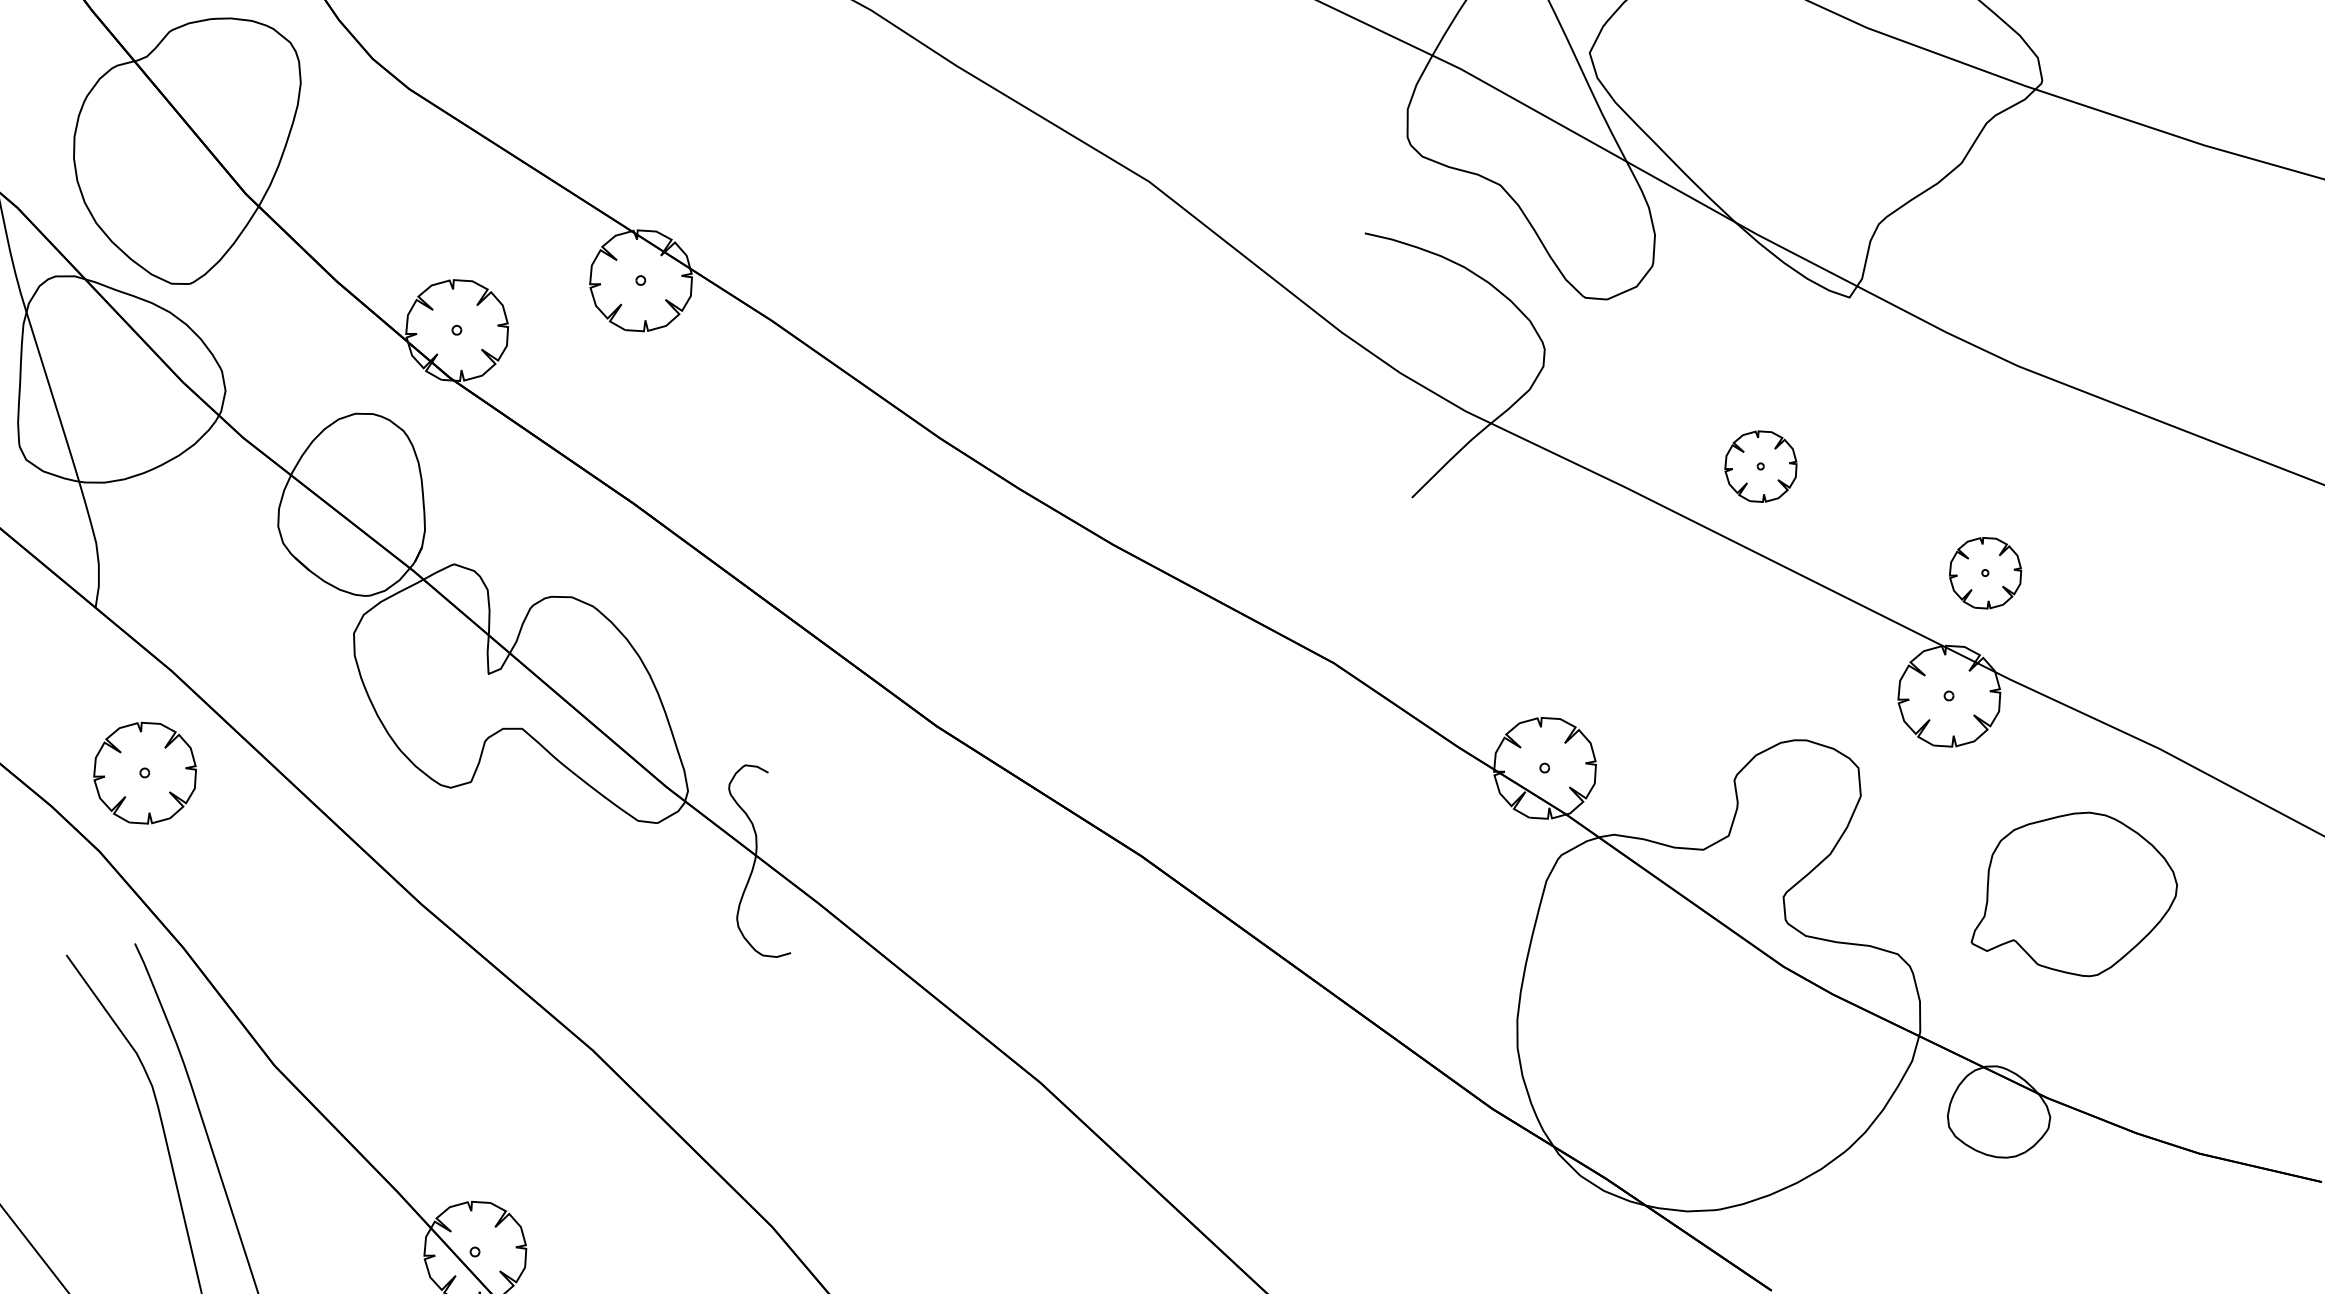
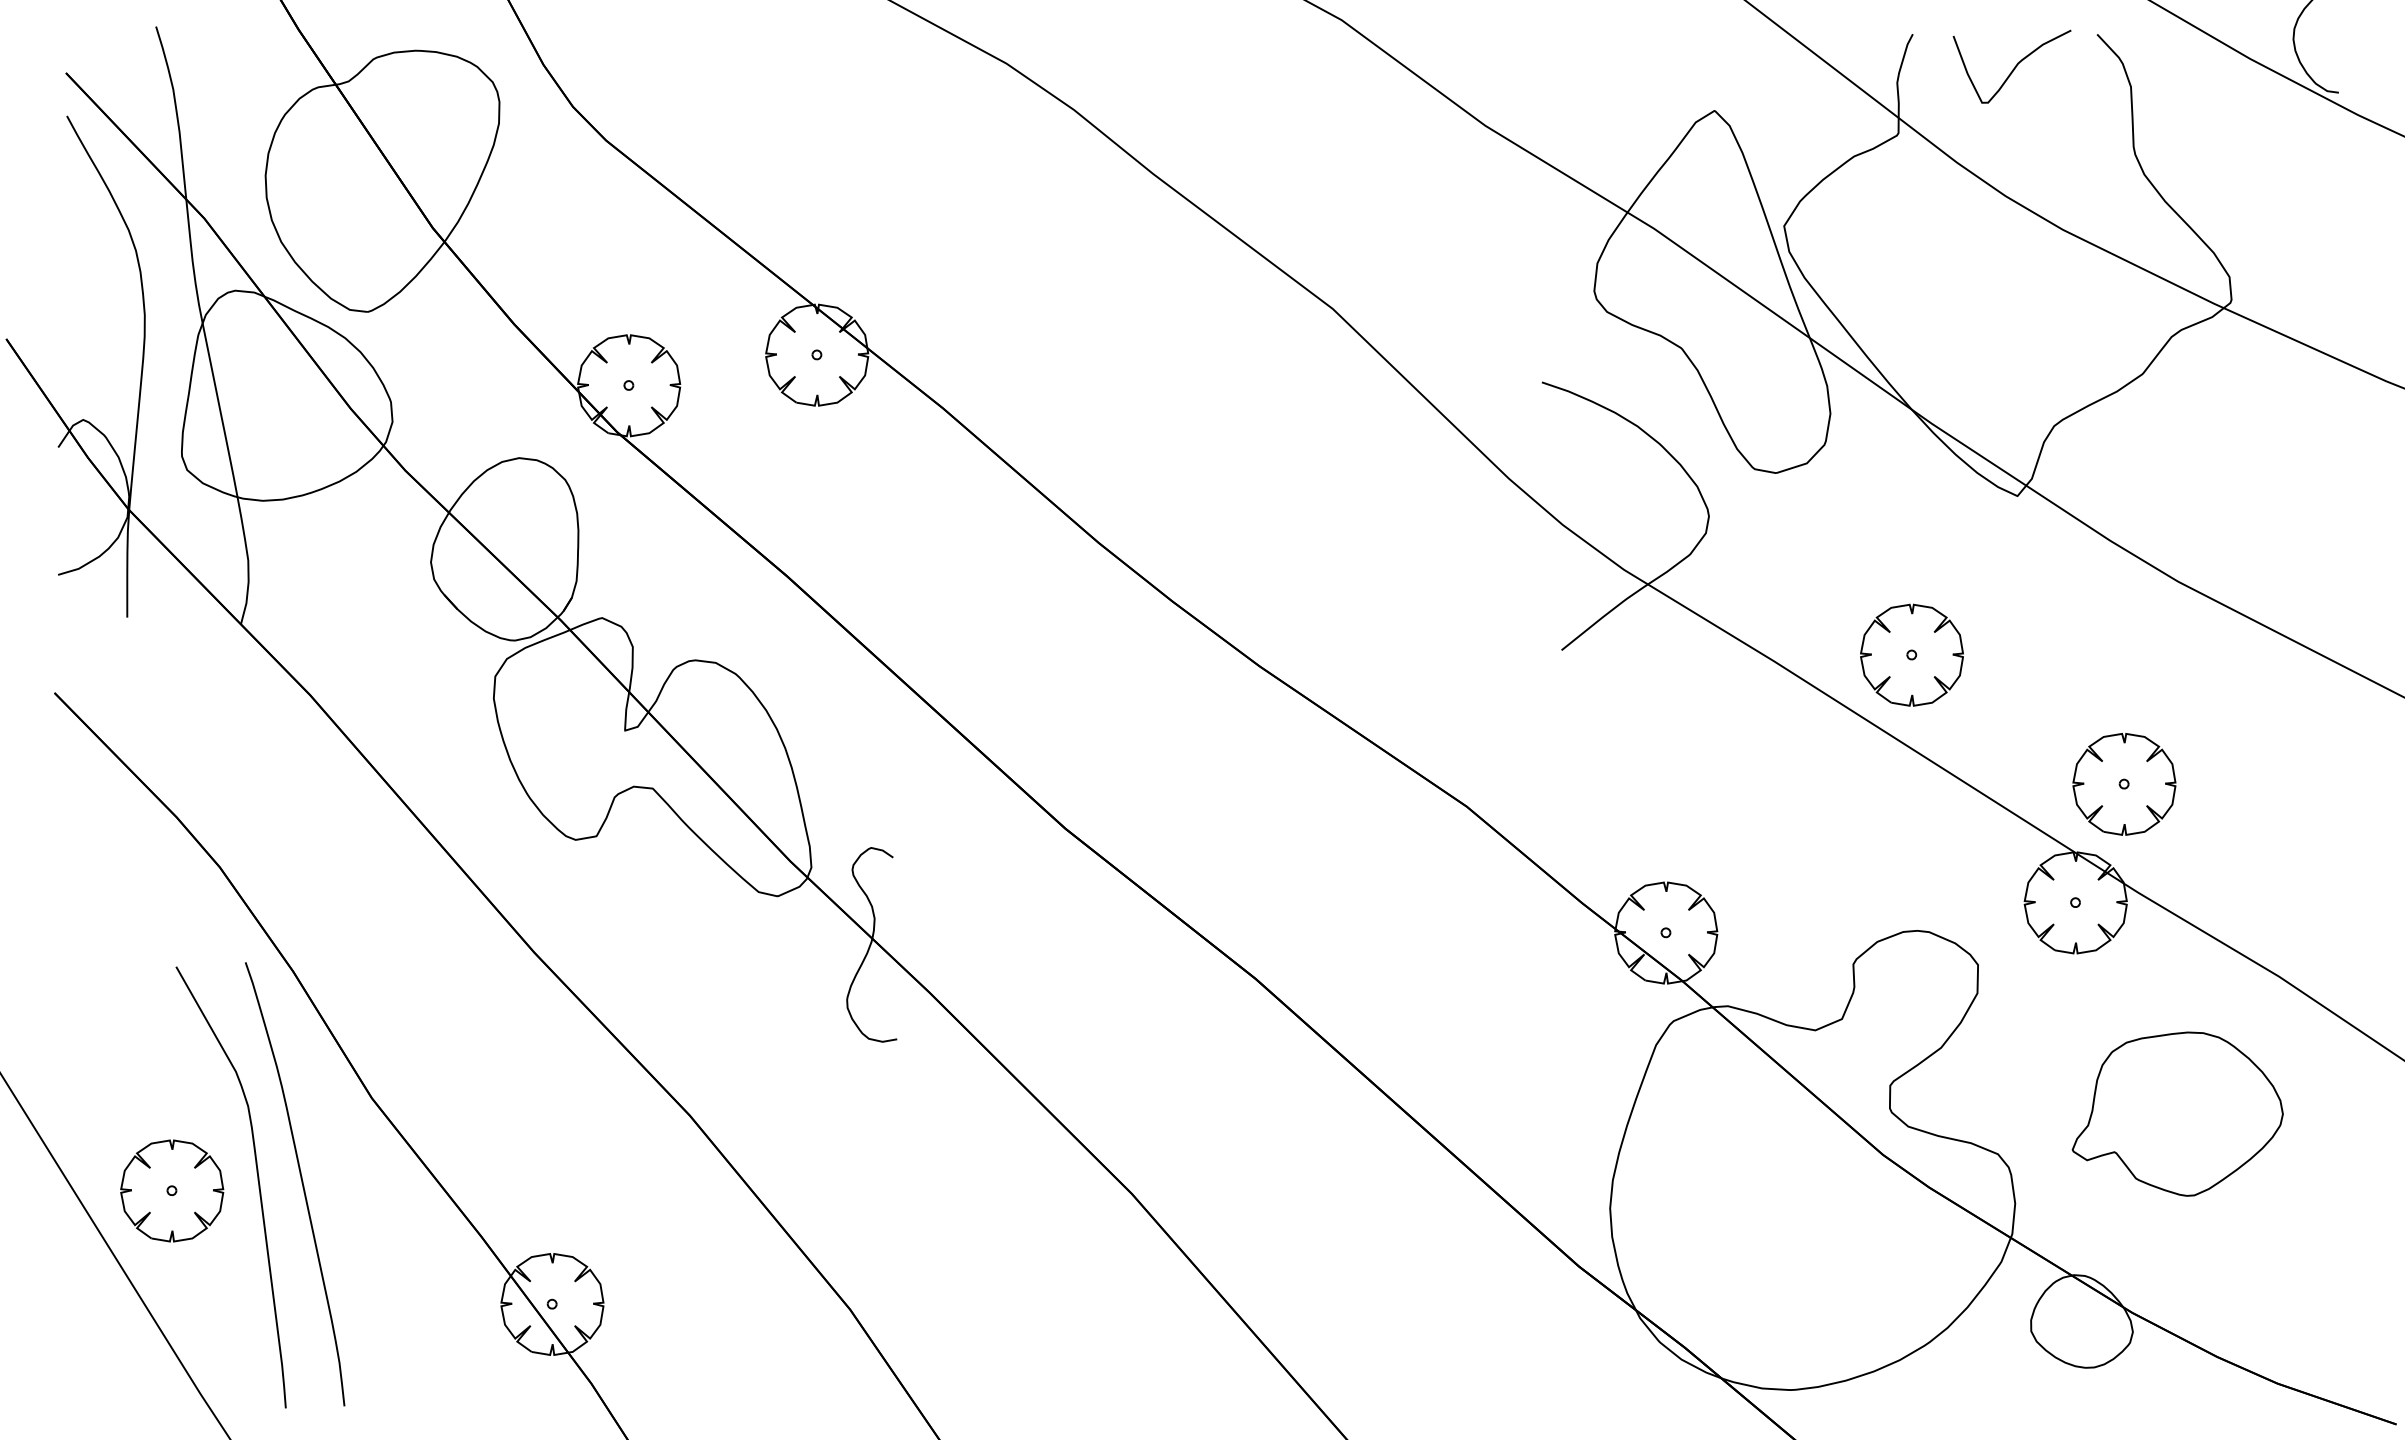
part: (1760, 466) -> (1911, 654), size x1.43
part: (1985, 572) -> (2124, 783), size x1.43
part: (145, 772) -> (172, 1190), moved

